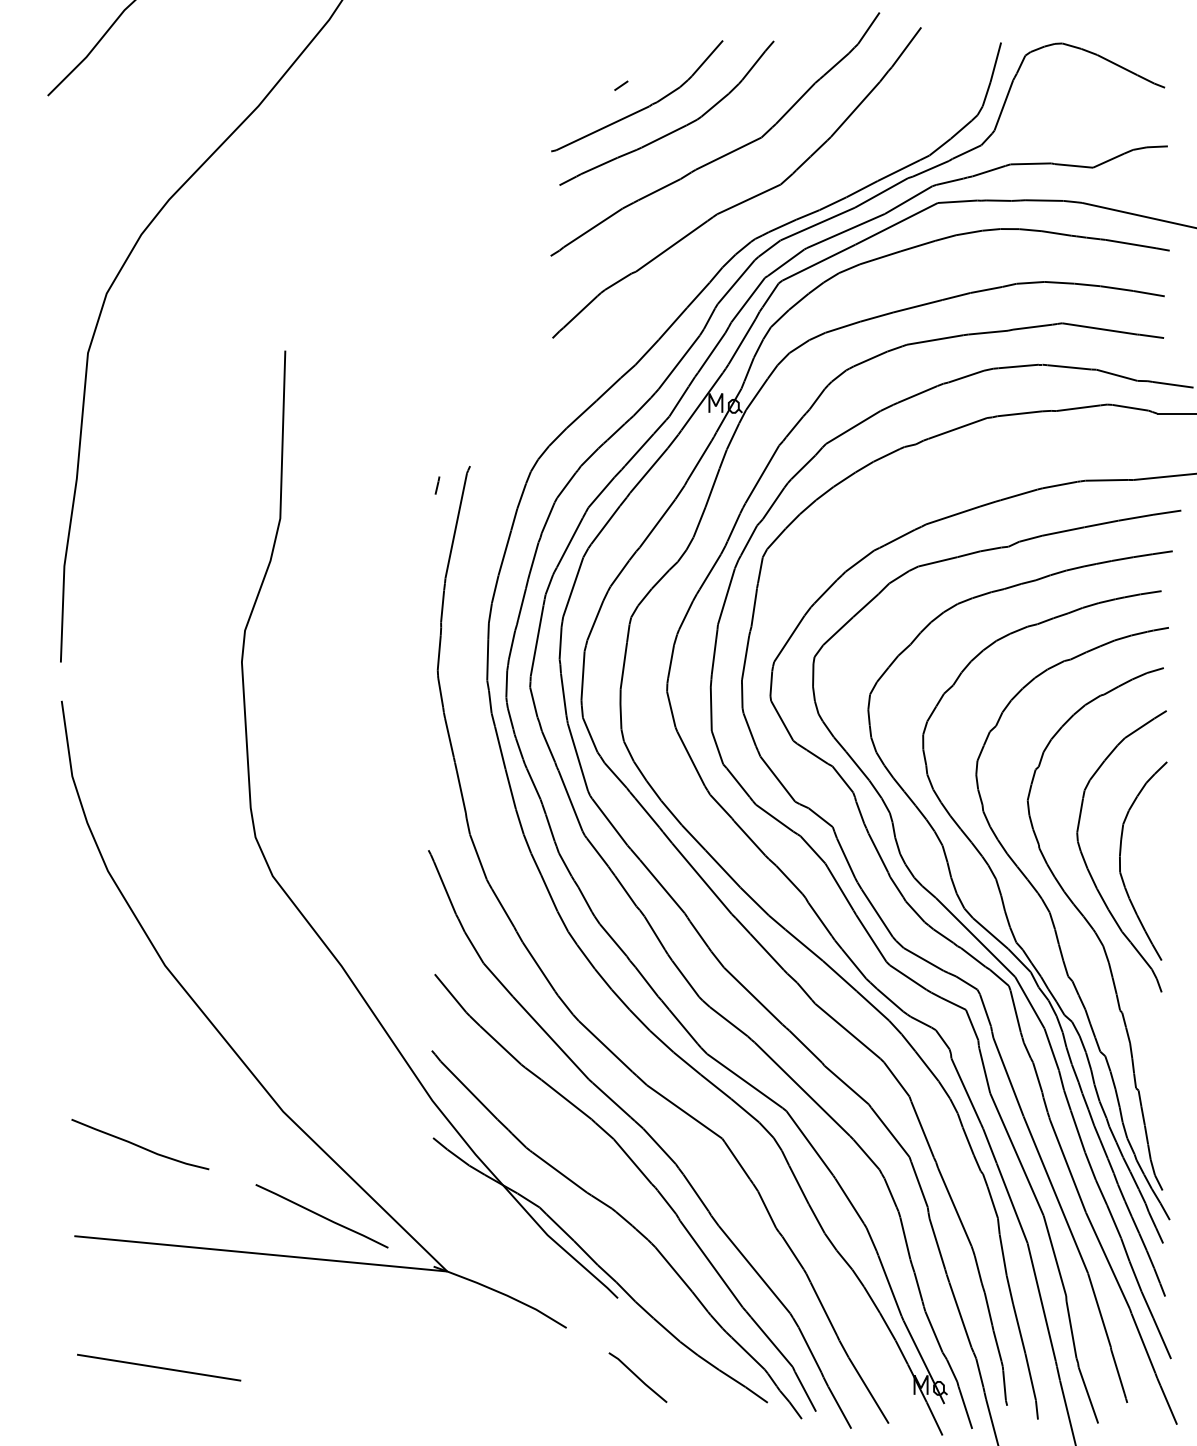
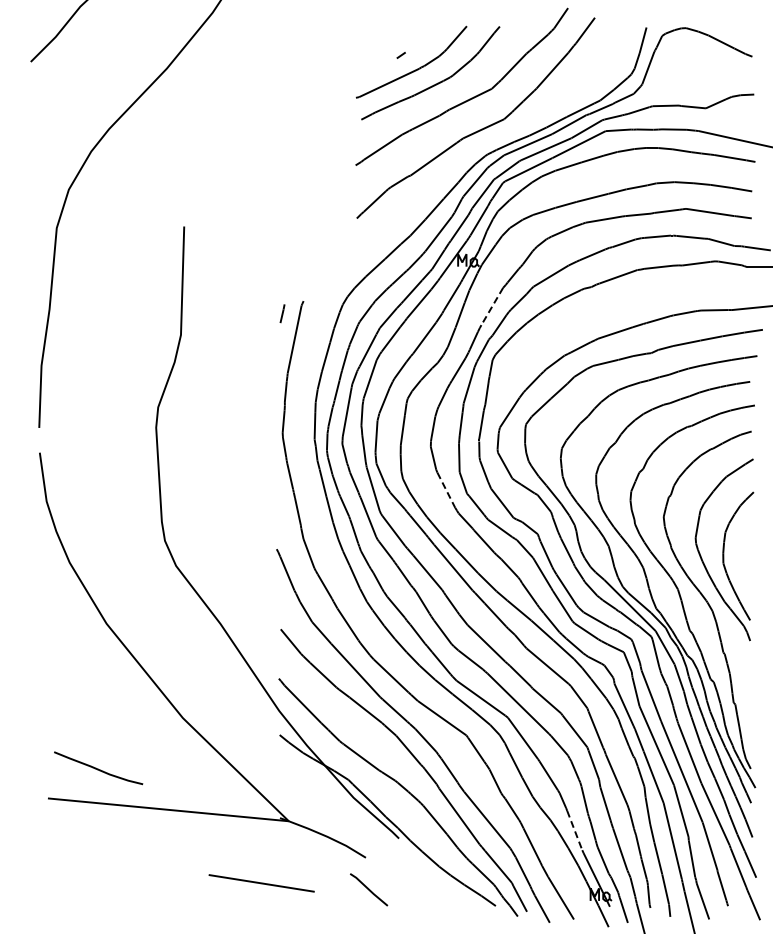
line: (762, 474) -> (492, 306), solid -> dashed
part: (437, 485) -> (282, 313), size x1.6
line: (691, 759) -> (446, 490), solid -> dashed
curve: (140, 1144) -> (98, 768), moved
line: (321, 1216) -> (207, 785), removed
line: (889, 1285) -> (574, 830), solid -> dashed
line: (158, 1367) -> (261, 883), moved
line: (638, 1377) -> (369, 889), moved

